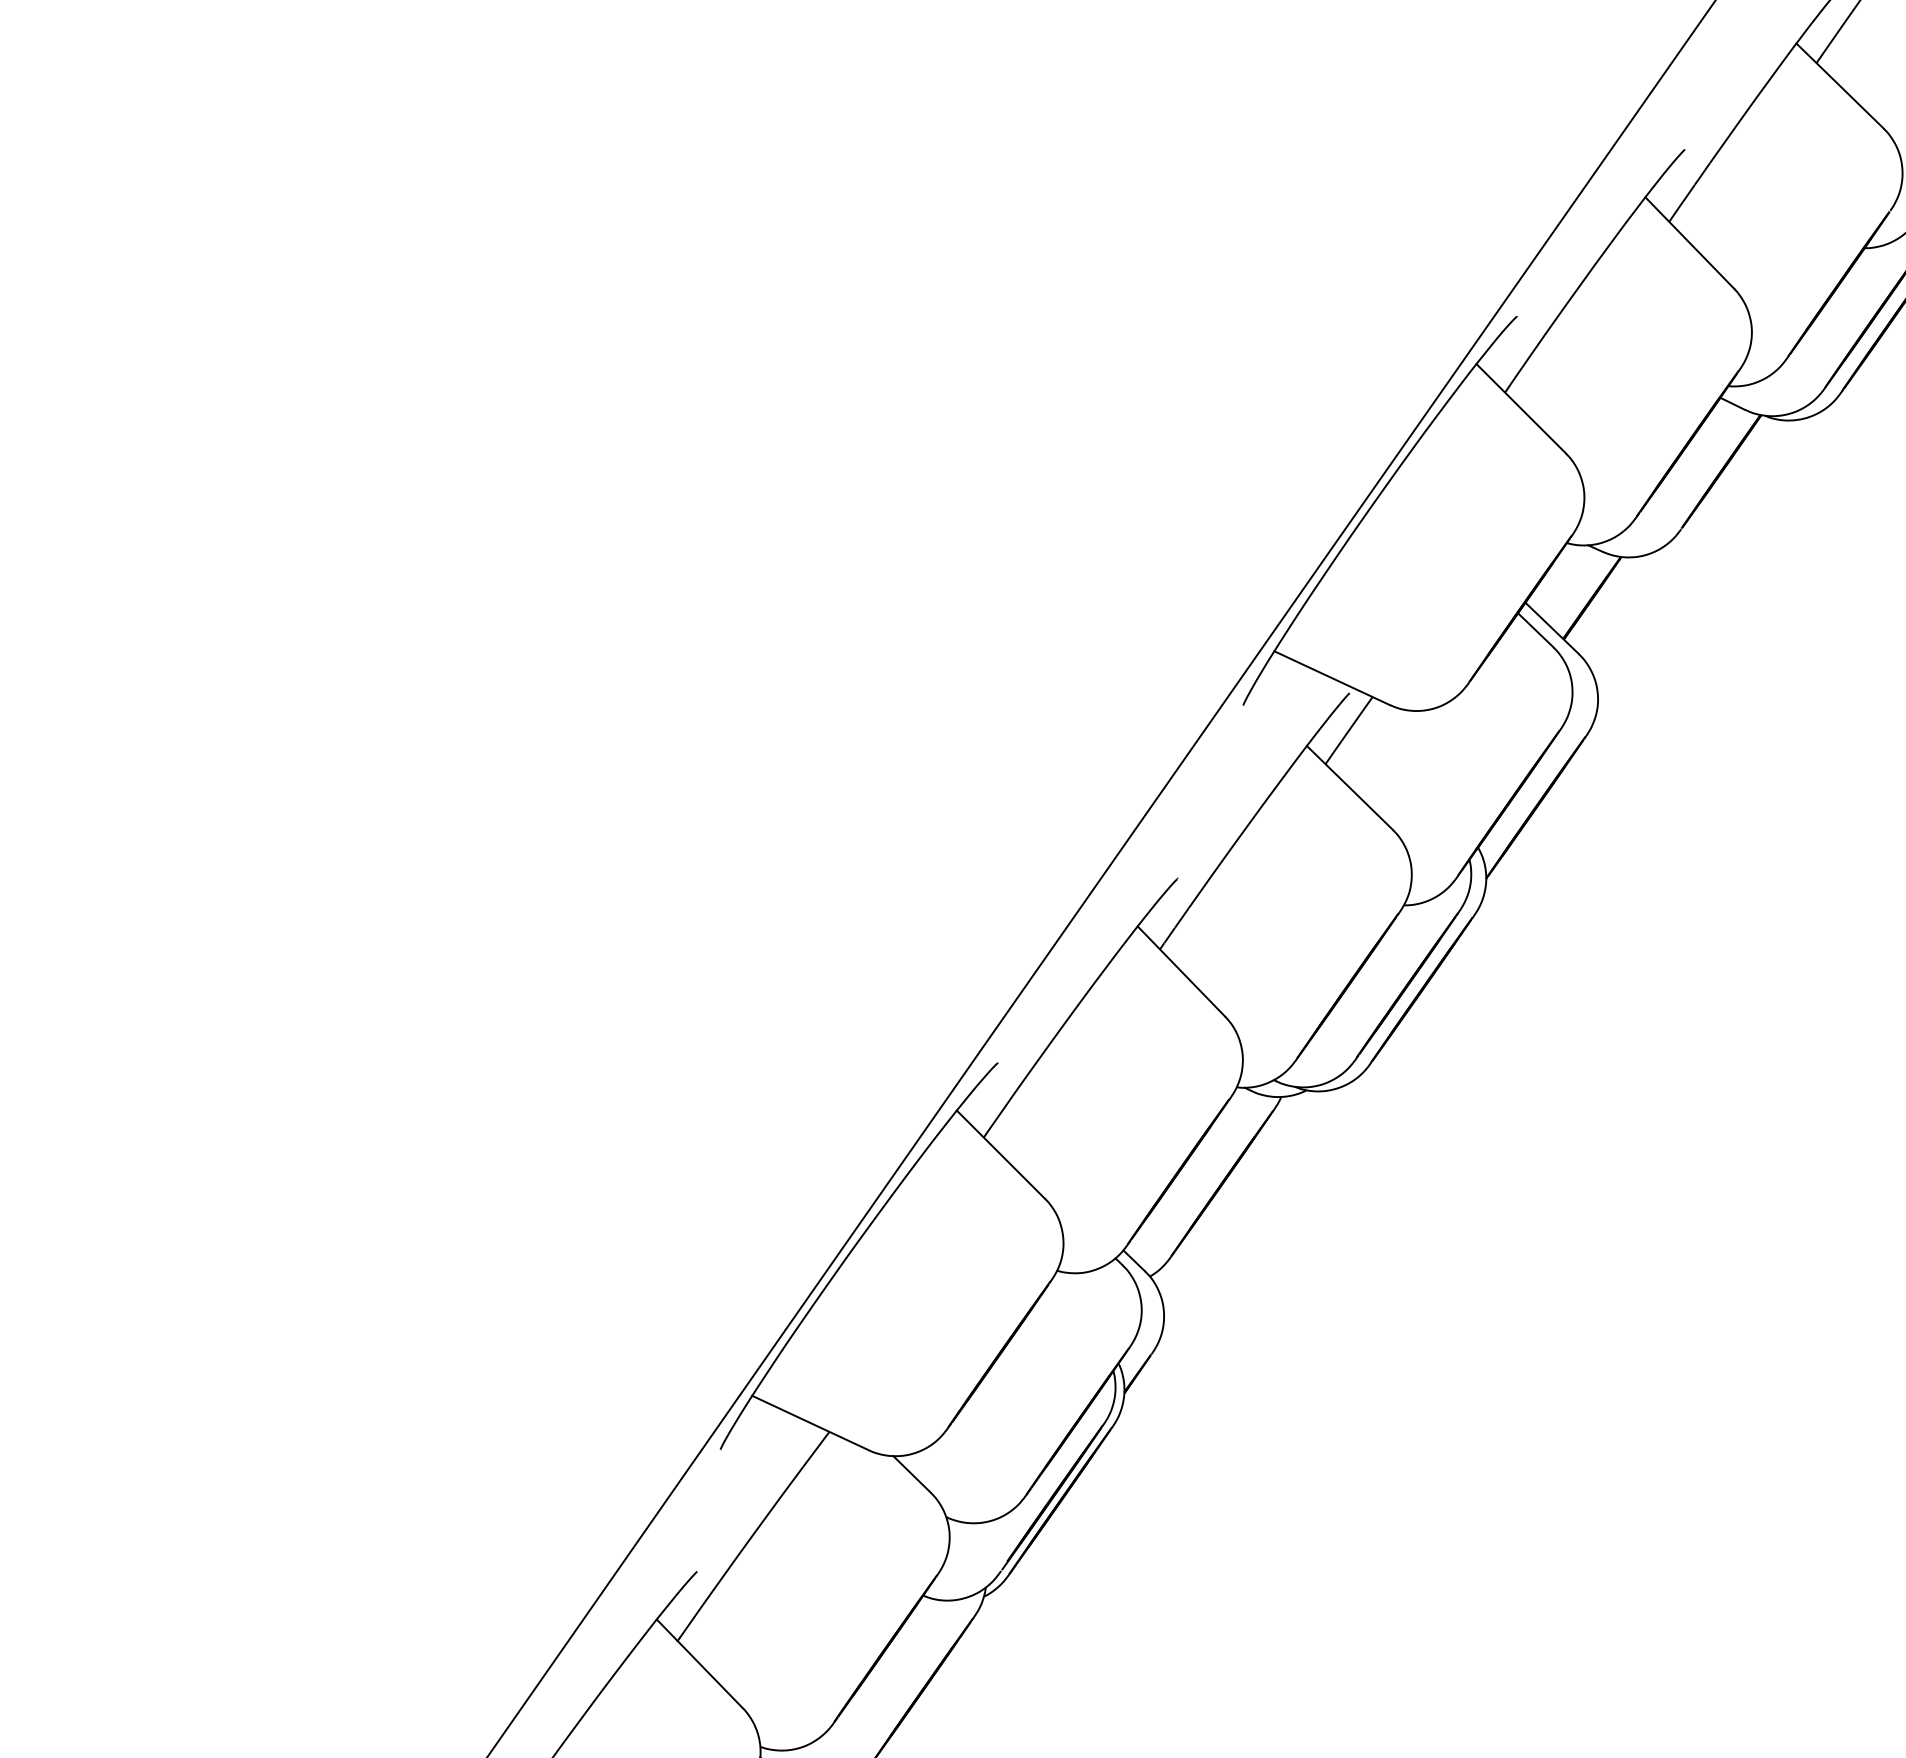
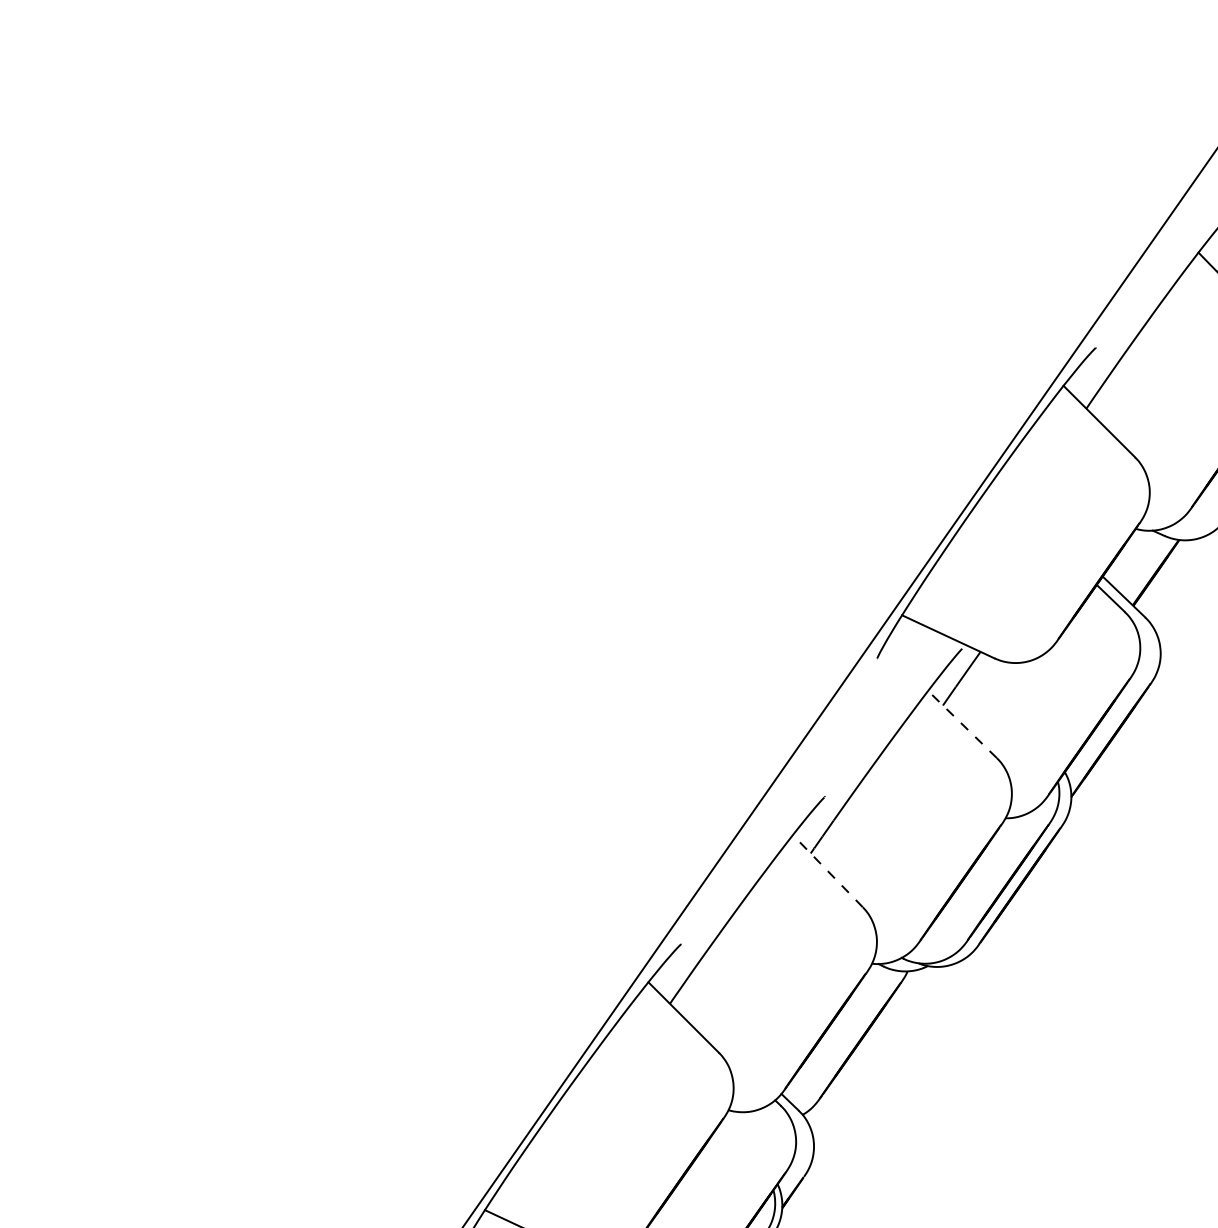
line: (1349, 787) -> (962, 724), solid -> dashed
line: (1181, 971) -> (827, 871), solid -> dashed

